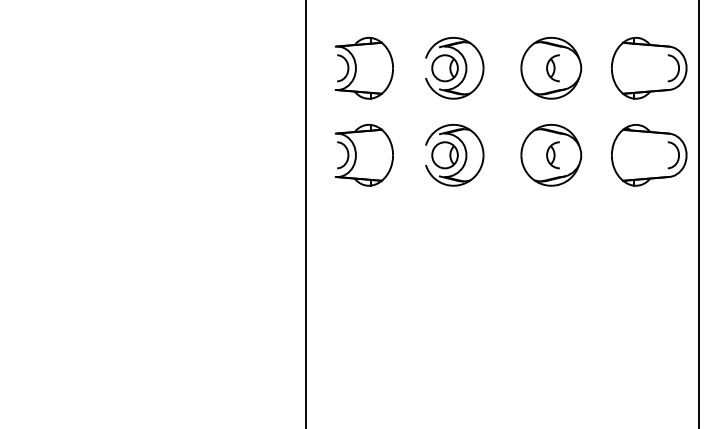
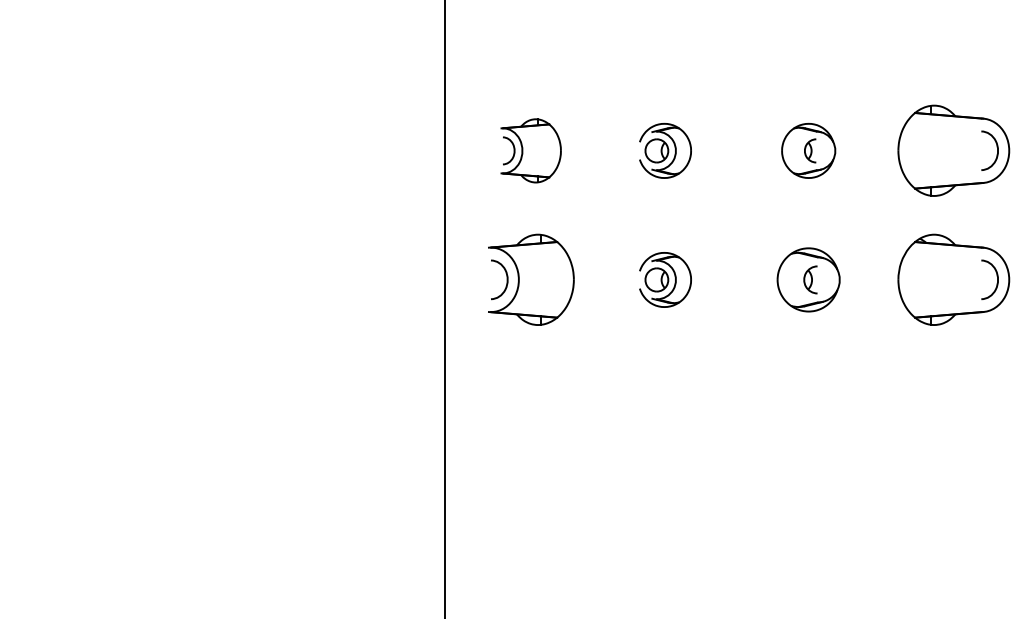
part: (363, 68) -> (530, 151), size x0.7
part: (454, 68) -> (665, 151), size x0.6
part: (551, 68) -> (808, 151), size x0.6
part: (454, 155) -> (665, 280), size x0.6
part: (551, 155) -> (808, 280), size x0.7

